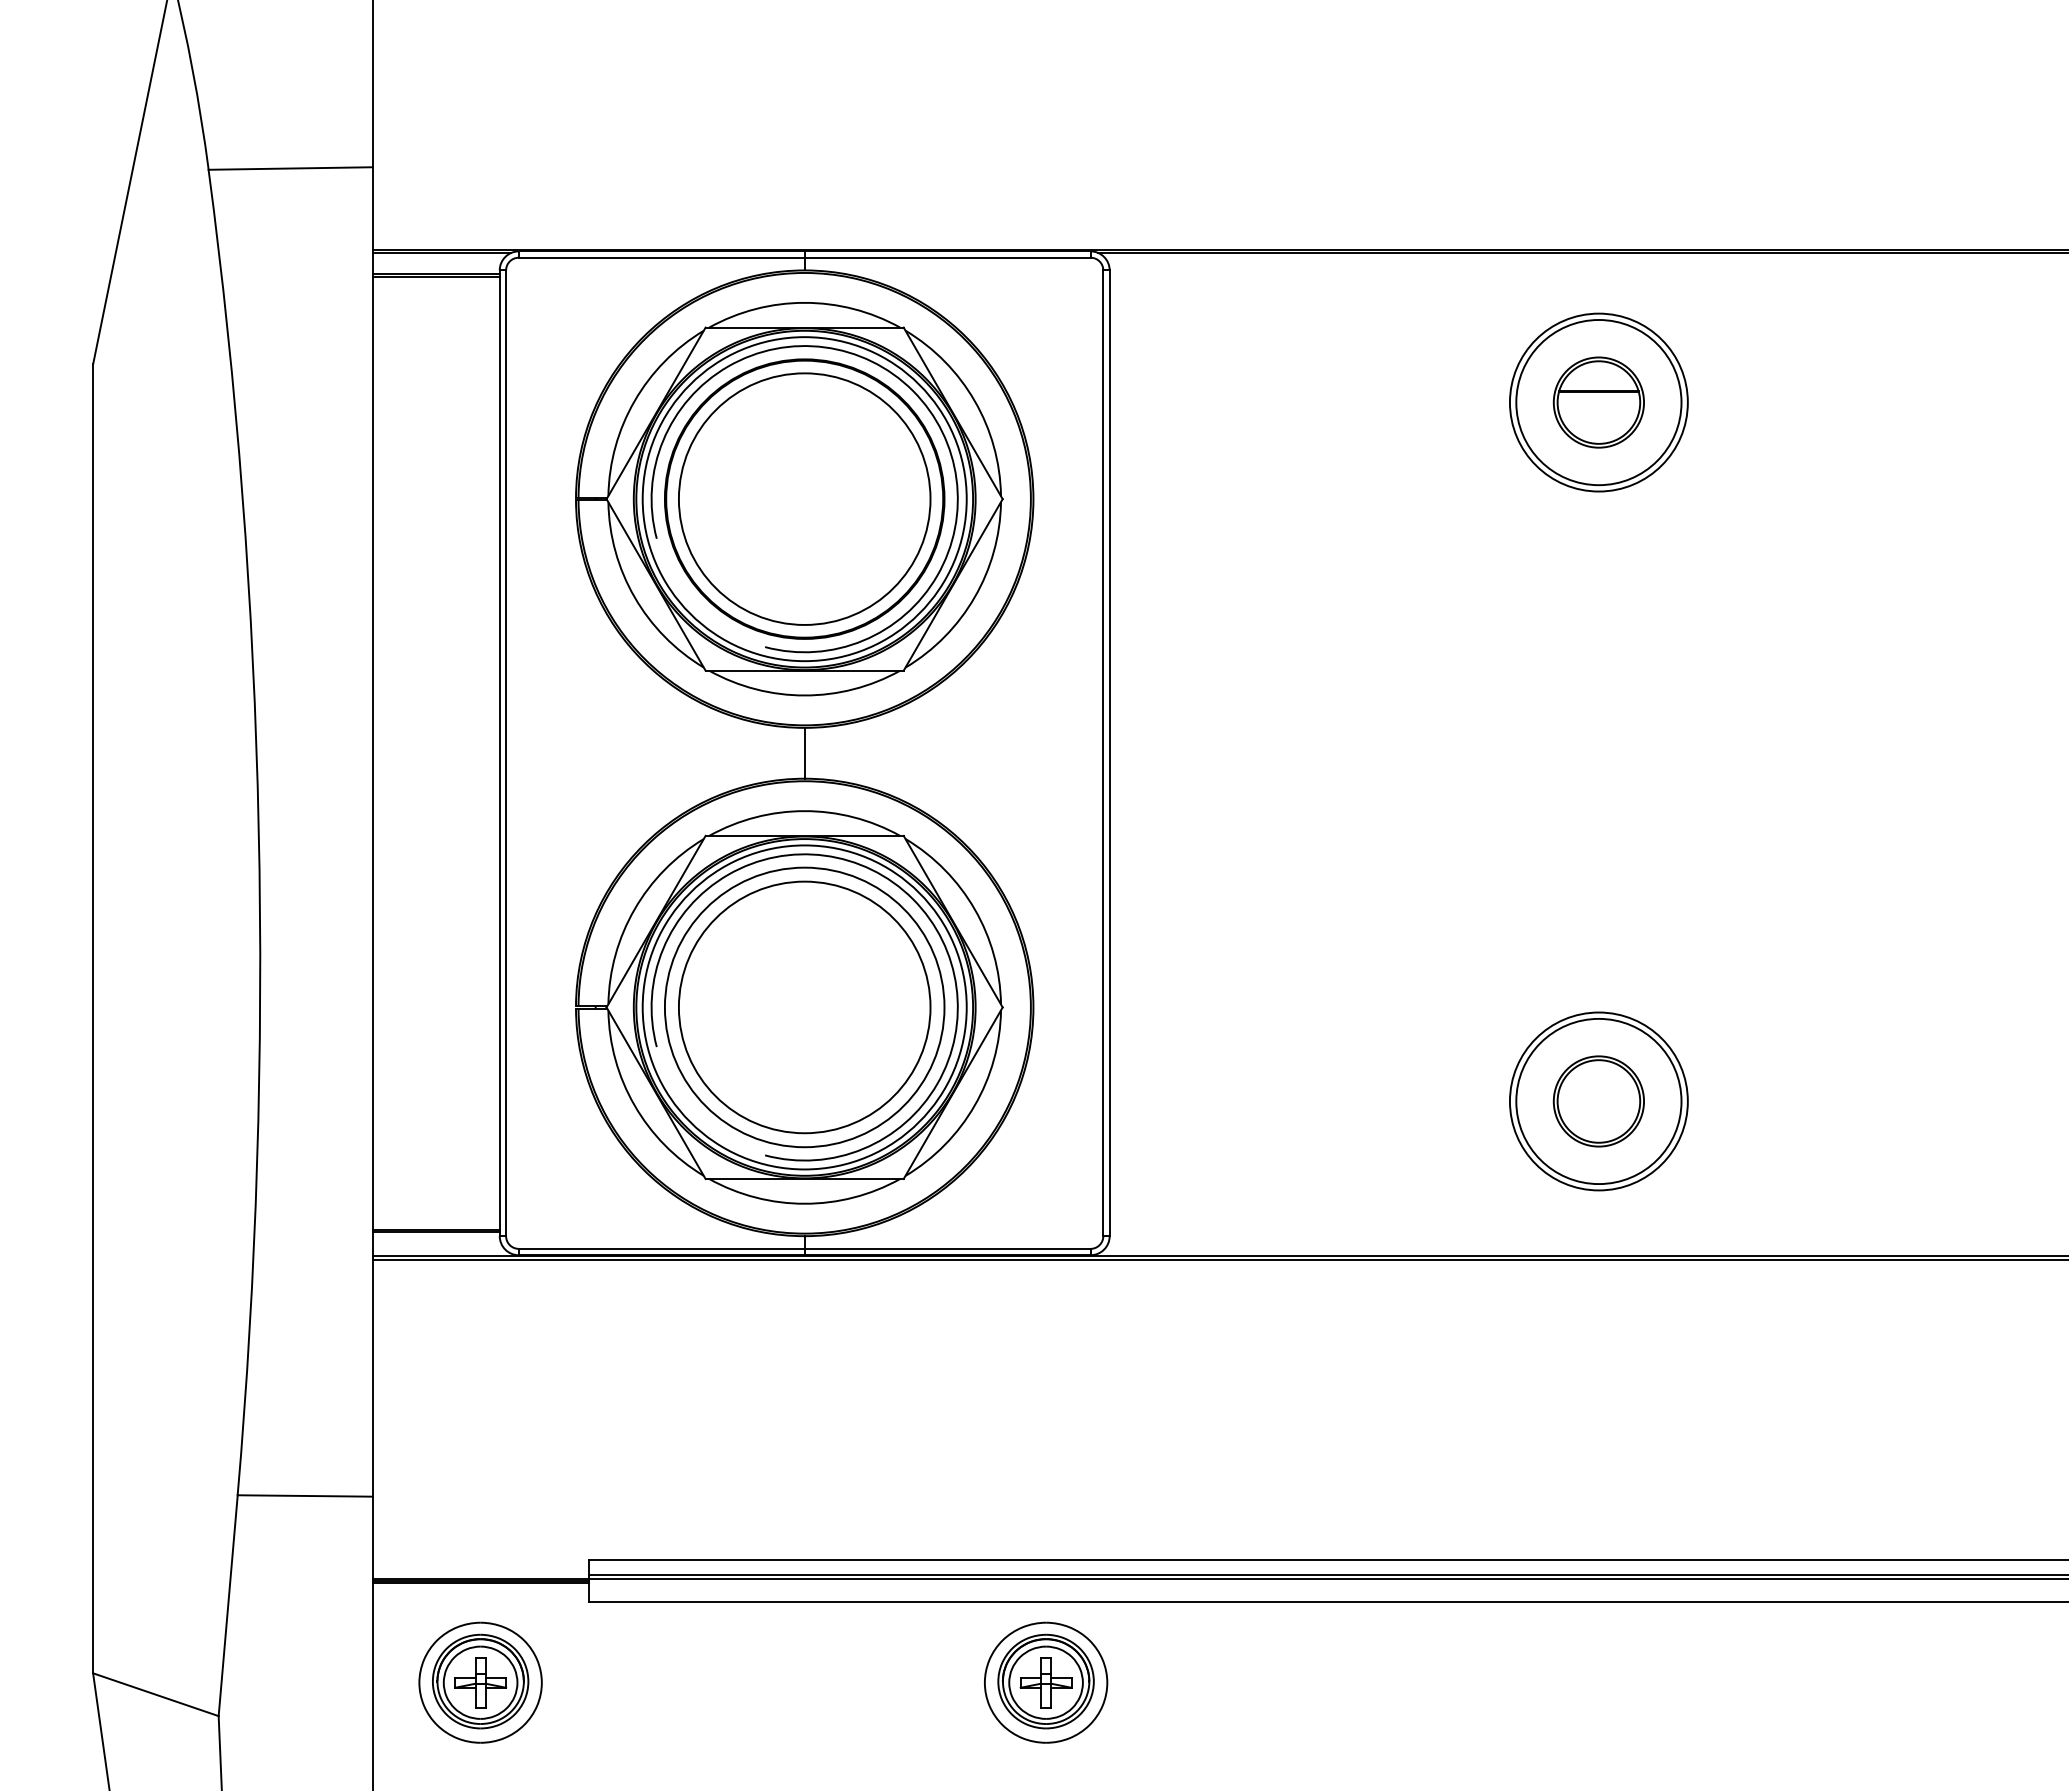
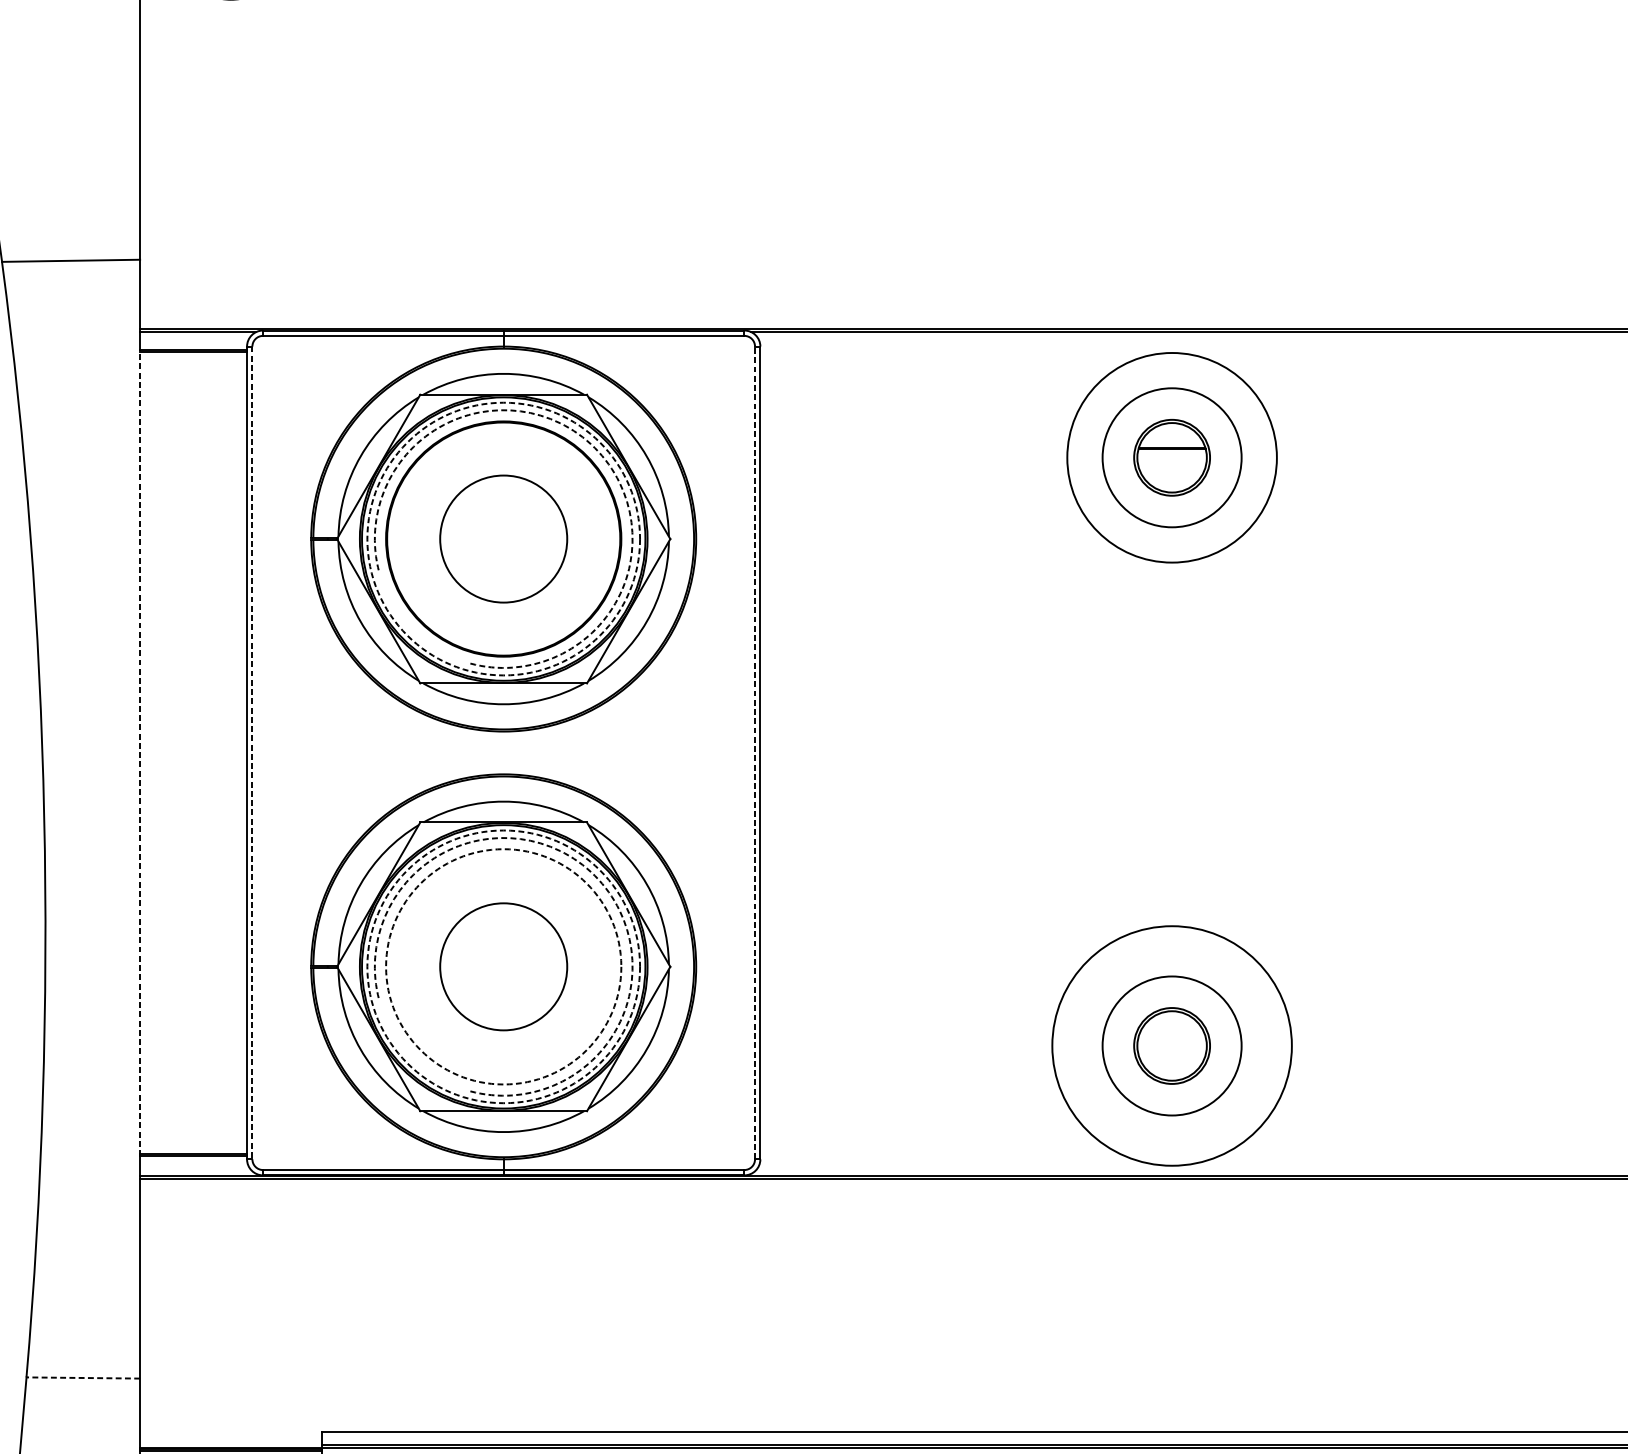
arc: (912, 390) -> (594, 447), solid -> dashed
circle: (1598, 402) -> (1171, 457), size x1.4
circle: (804, 498) -> (503, 538), size x0.6
circle: (804, 499) -> (503, 539), solid -> dashed
line: (372, 752) -> (139, 752), solid -> dashed
line: (804, 752) -> (503, 752), removed
line: (506, 753) -> (252, 753), solid -> dashed
line: (1103, 753) -> (755, 753), solid -> dashed
arc: (912, 899) -> (594, 876), solid -> dashed
circle: (804, 1007) -> (503, 966), size x0.6
circle: (804, 1007) -> (503, 966), solid -> dashed
circle: (804, 1007) -> (503, 966), solid -> dashed
circle: (1598, 1101) -> (1171, 1046), size x1.6
line: (304, 1495) -> (82, 1377), solid -> dashed

